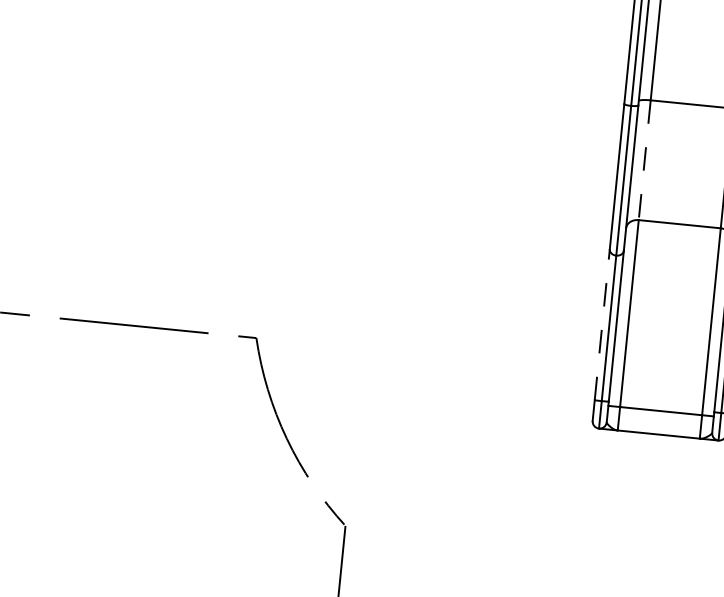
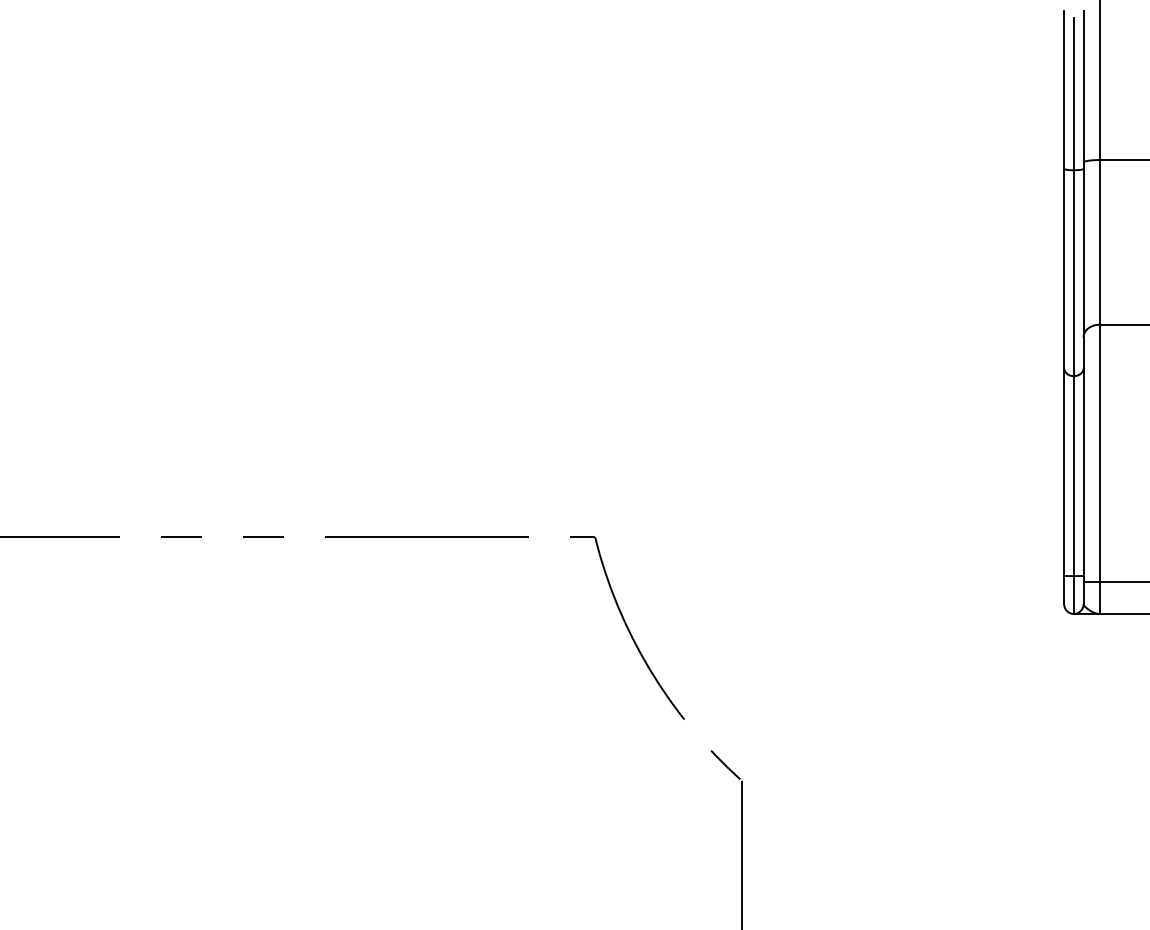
line: (644, 160) -> (1099, 242), dashed -> solid
line: (602, 325) -> (1064, 472), dashed -> solid

